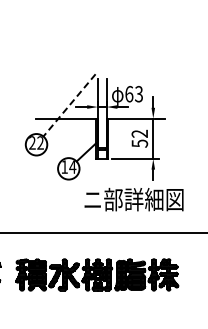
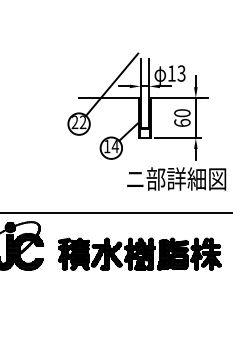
text: (128, 94) -> (171, 73), 63 -> 13
line: (69, 105) -> (112, 84), dashed -> solid
text: (139, 139) -> (182, 118), 52 -> 60

